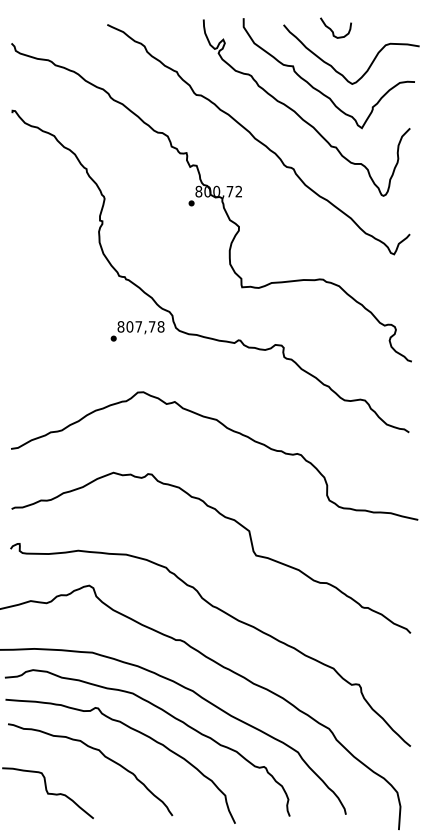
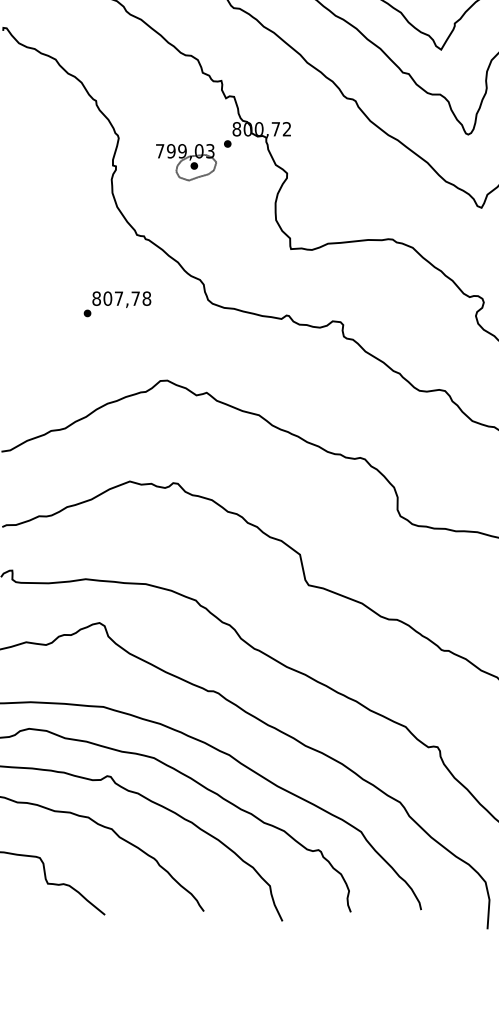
part: (158, 218) -> (186, 162), added
text: (137, 331) -> (117, 304), moved

